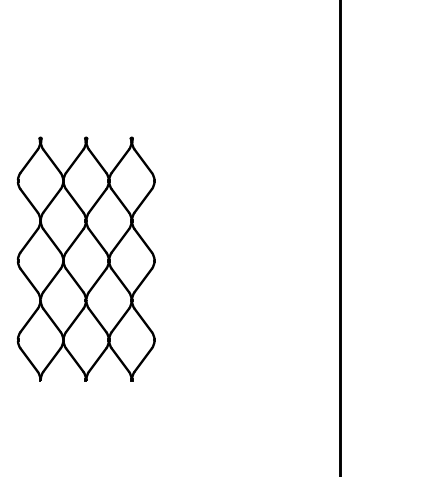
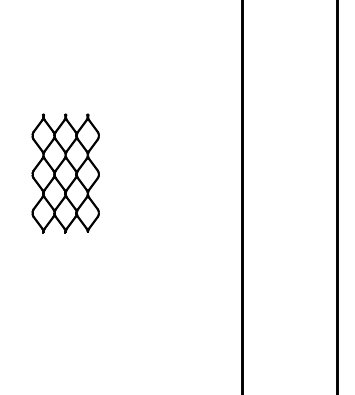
part: (86, 258) -> (65, 173), size x0.7

